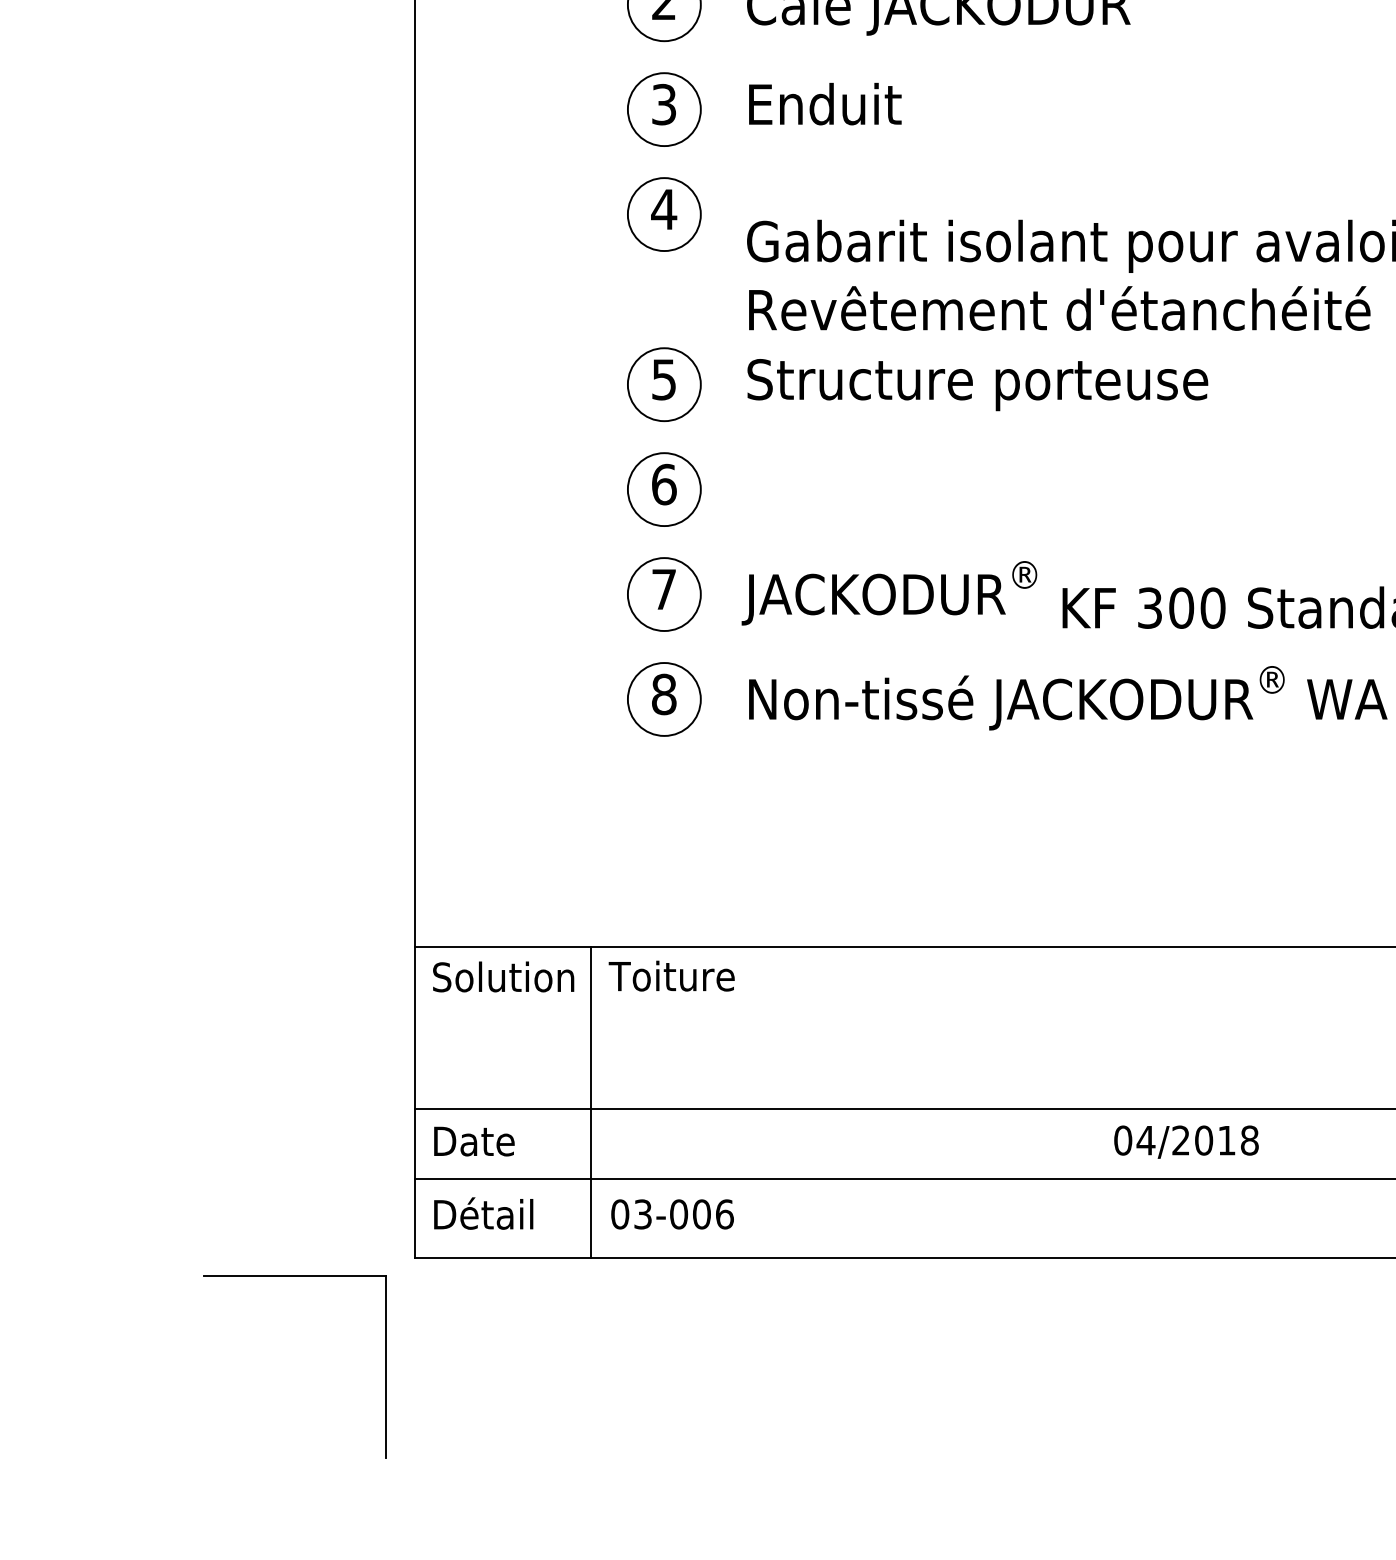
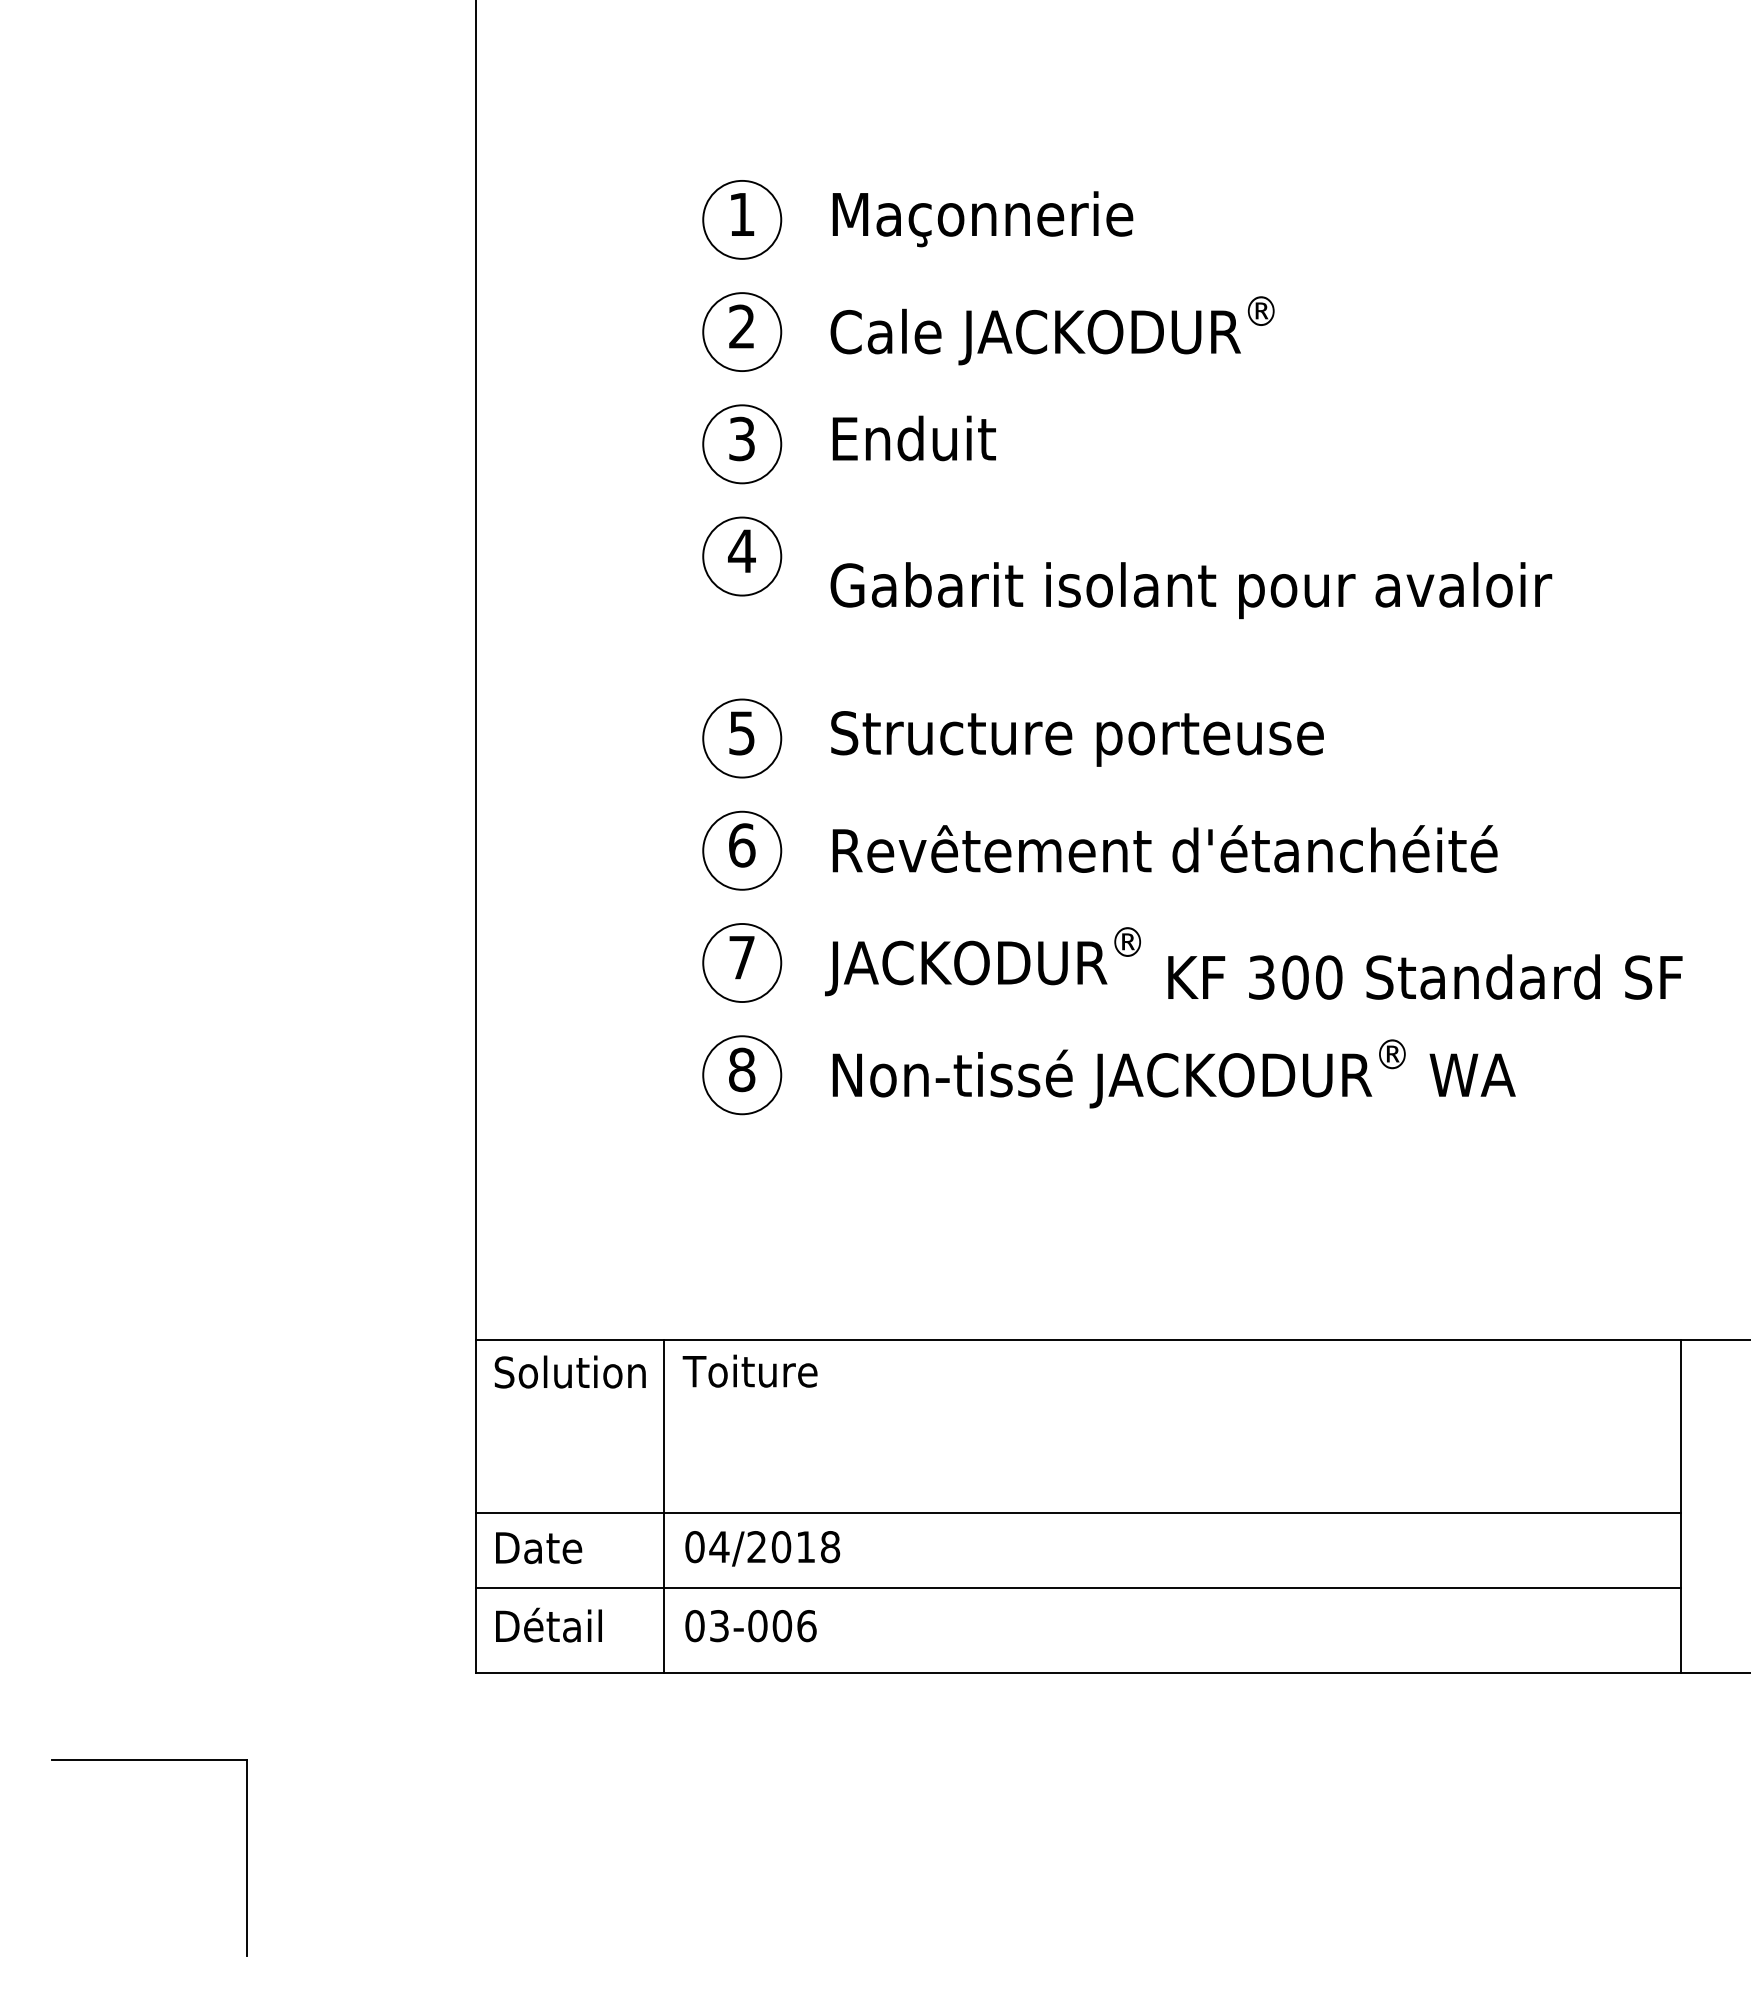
text: (1059, 307) -> (1164, 848), moved
text: (1186, 1141) -> (762, 1548), moved
part: (294, 1275) -> (149, 1760), moved

